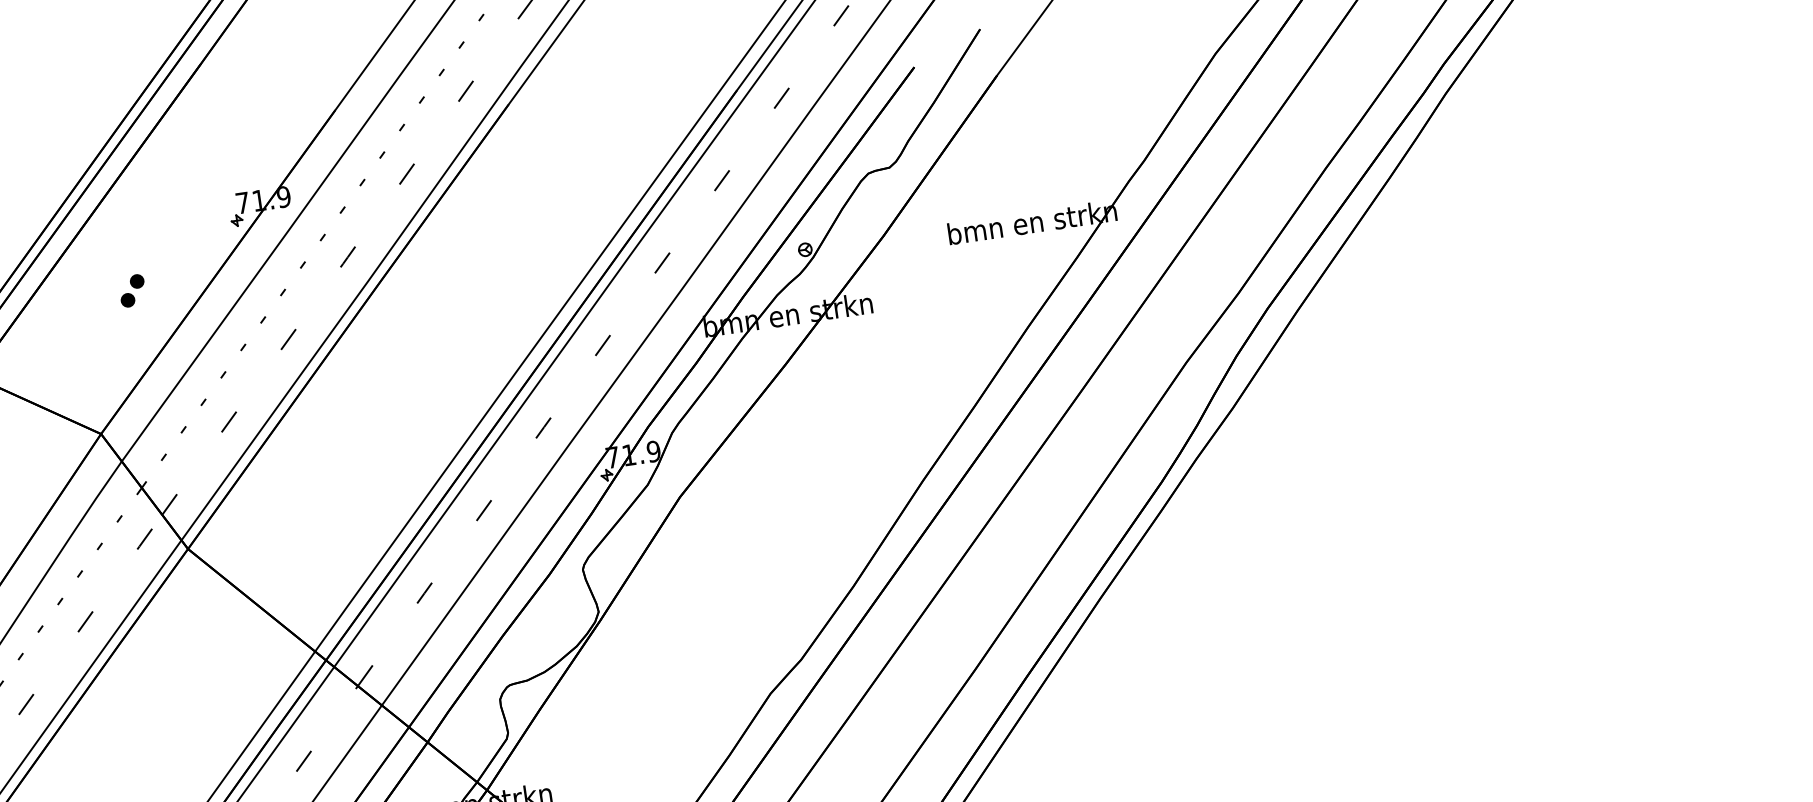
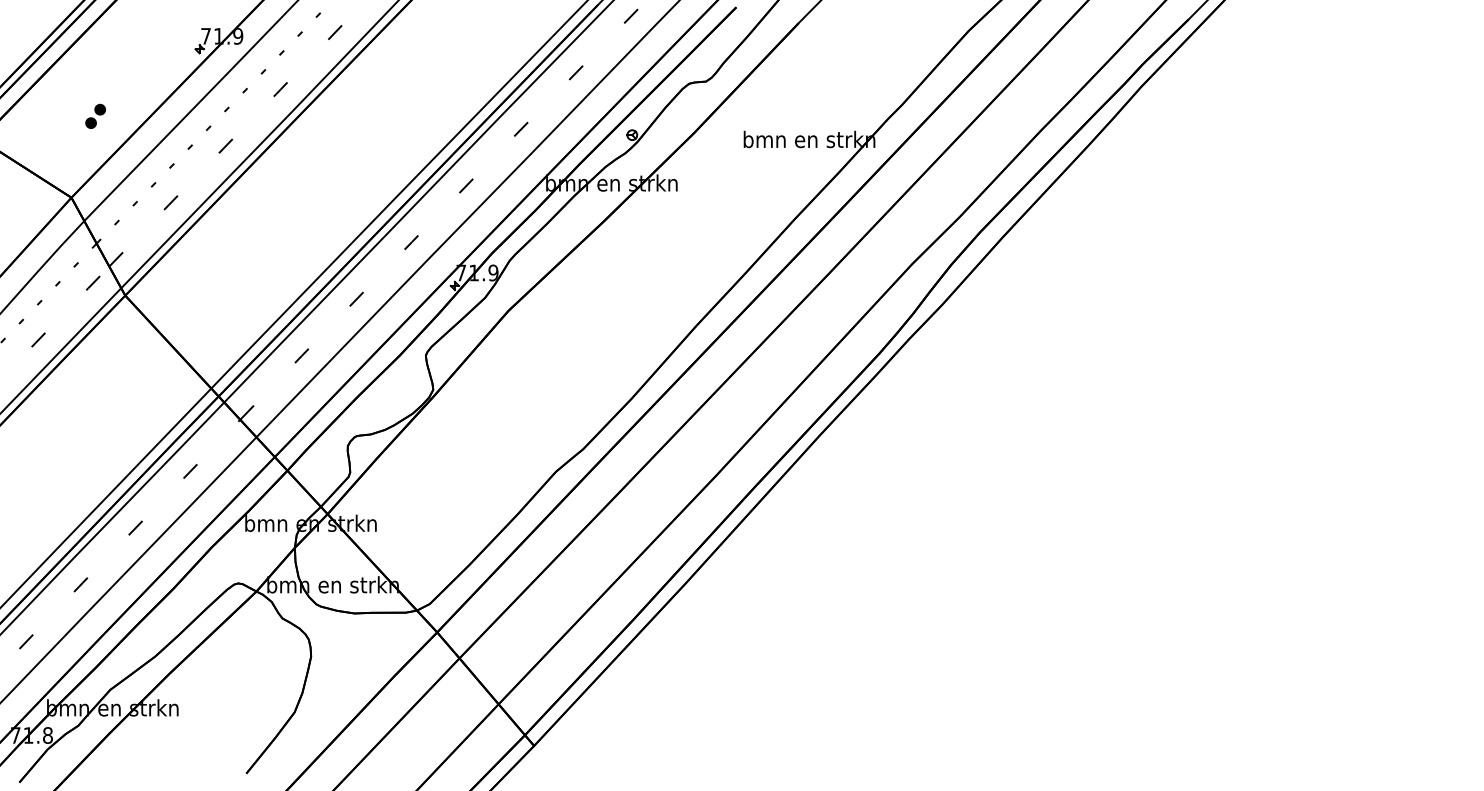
part: (132, 289) -> (95, 115), moved

